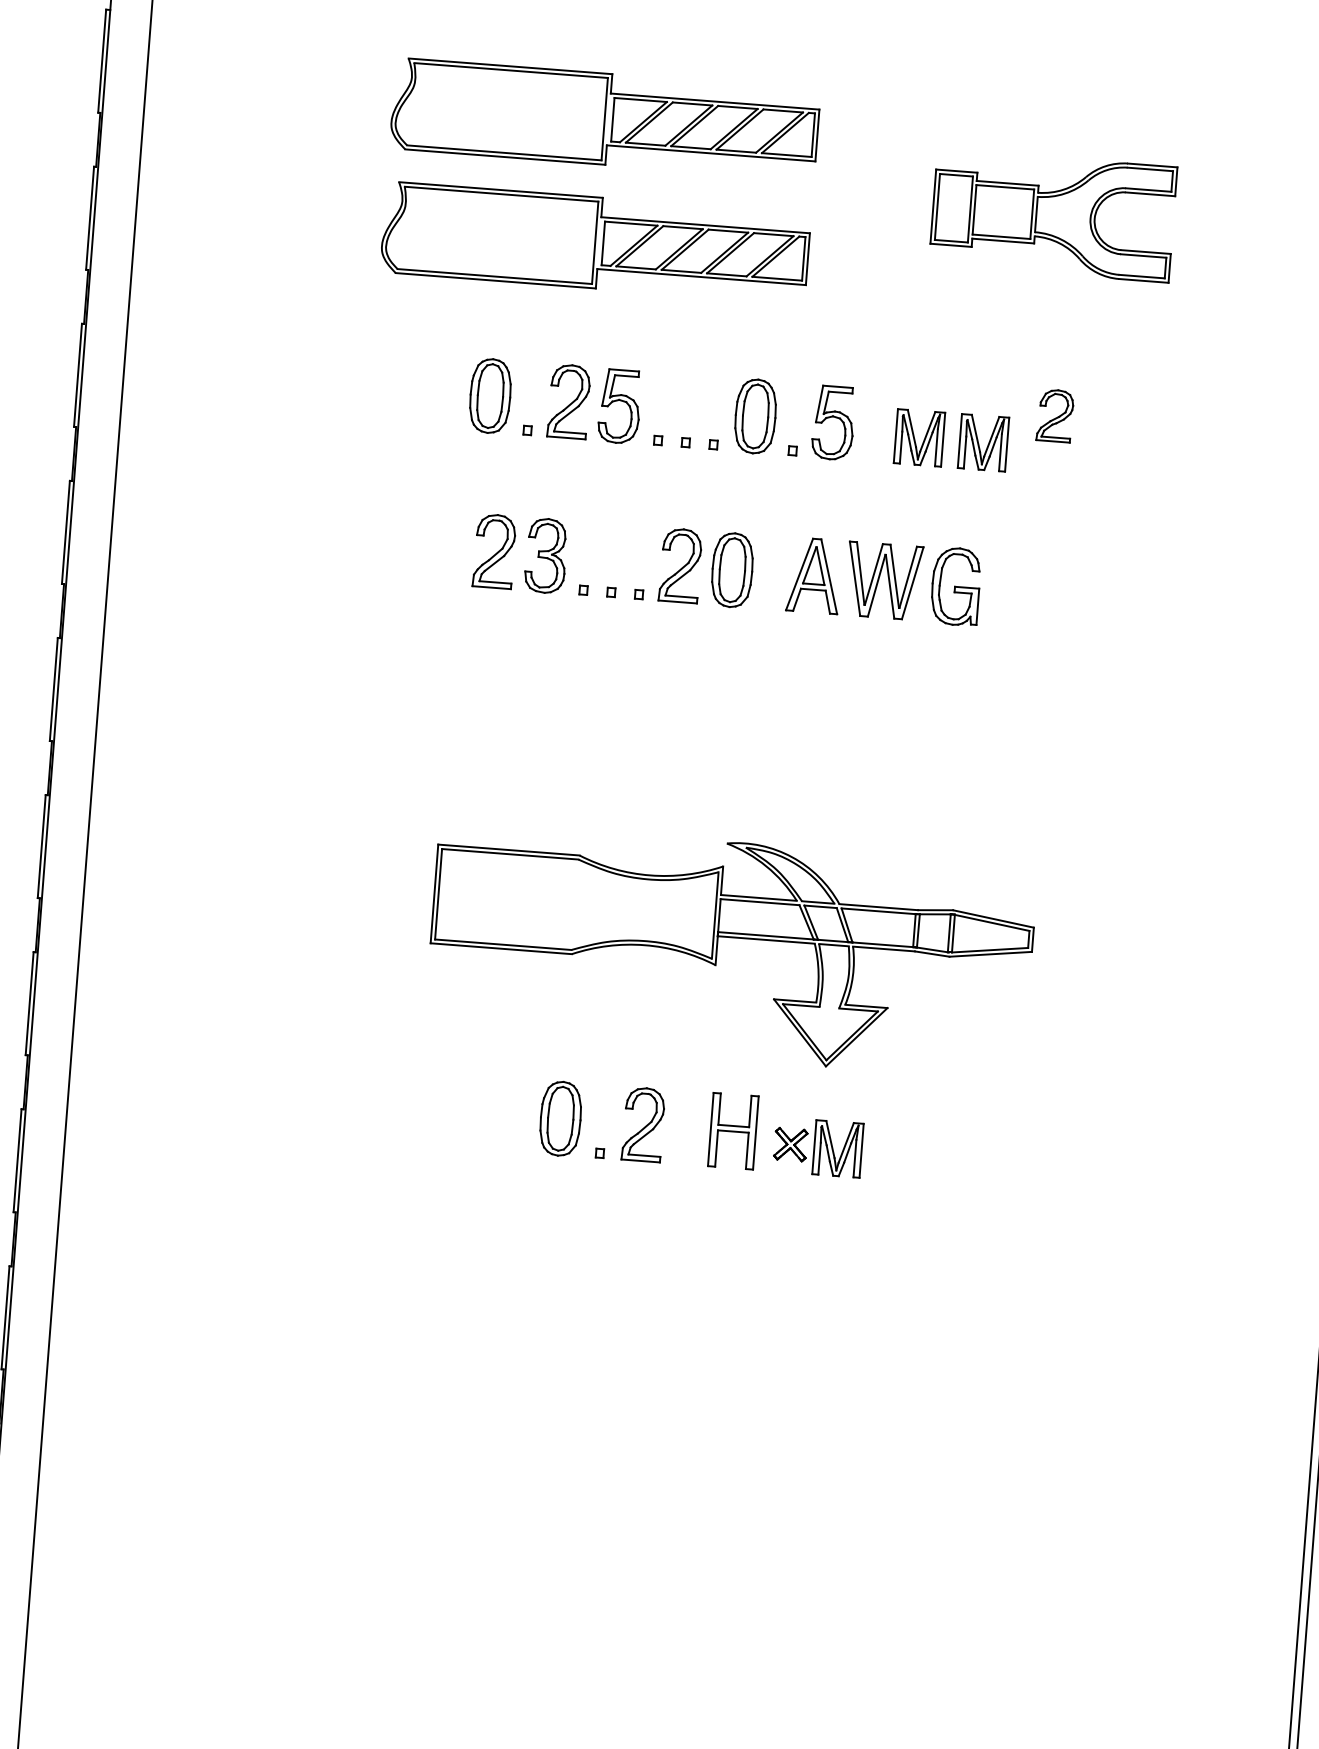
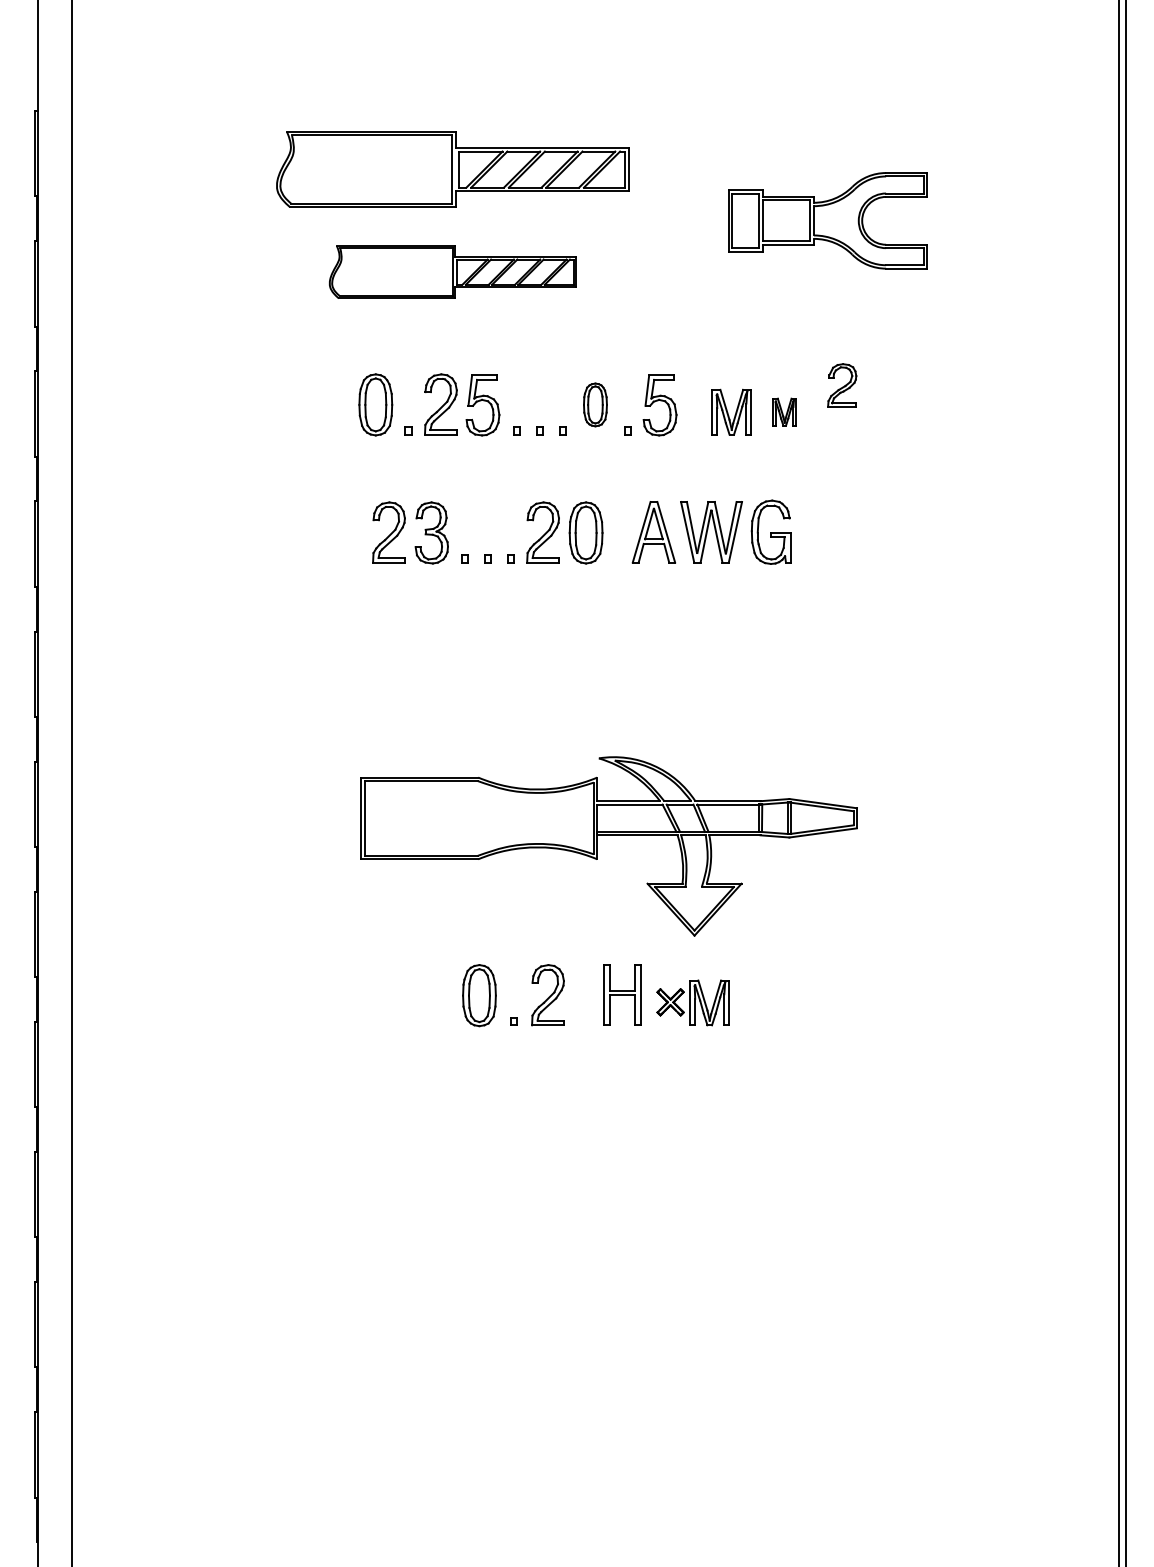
part: (595, 243) -> (452, 272), size x0.7
part: (755, 415) -> (595, 404), size x0.7
part: (983, 441) -> (784, 411), size x0.6

